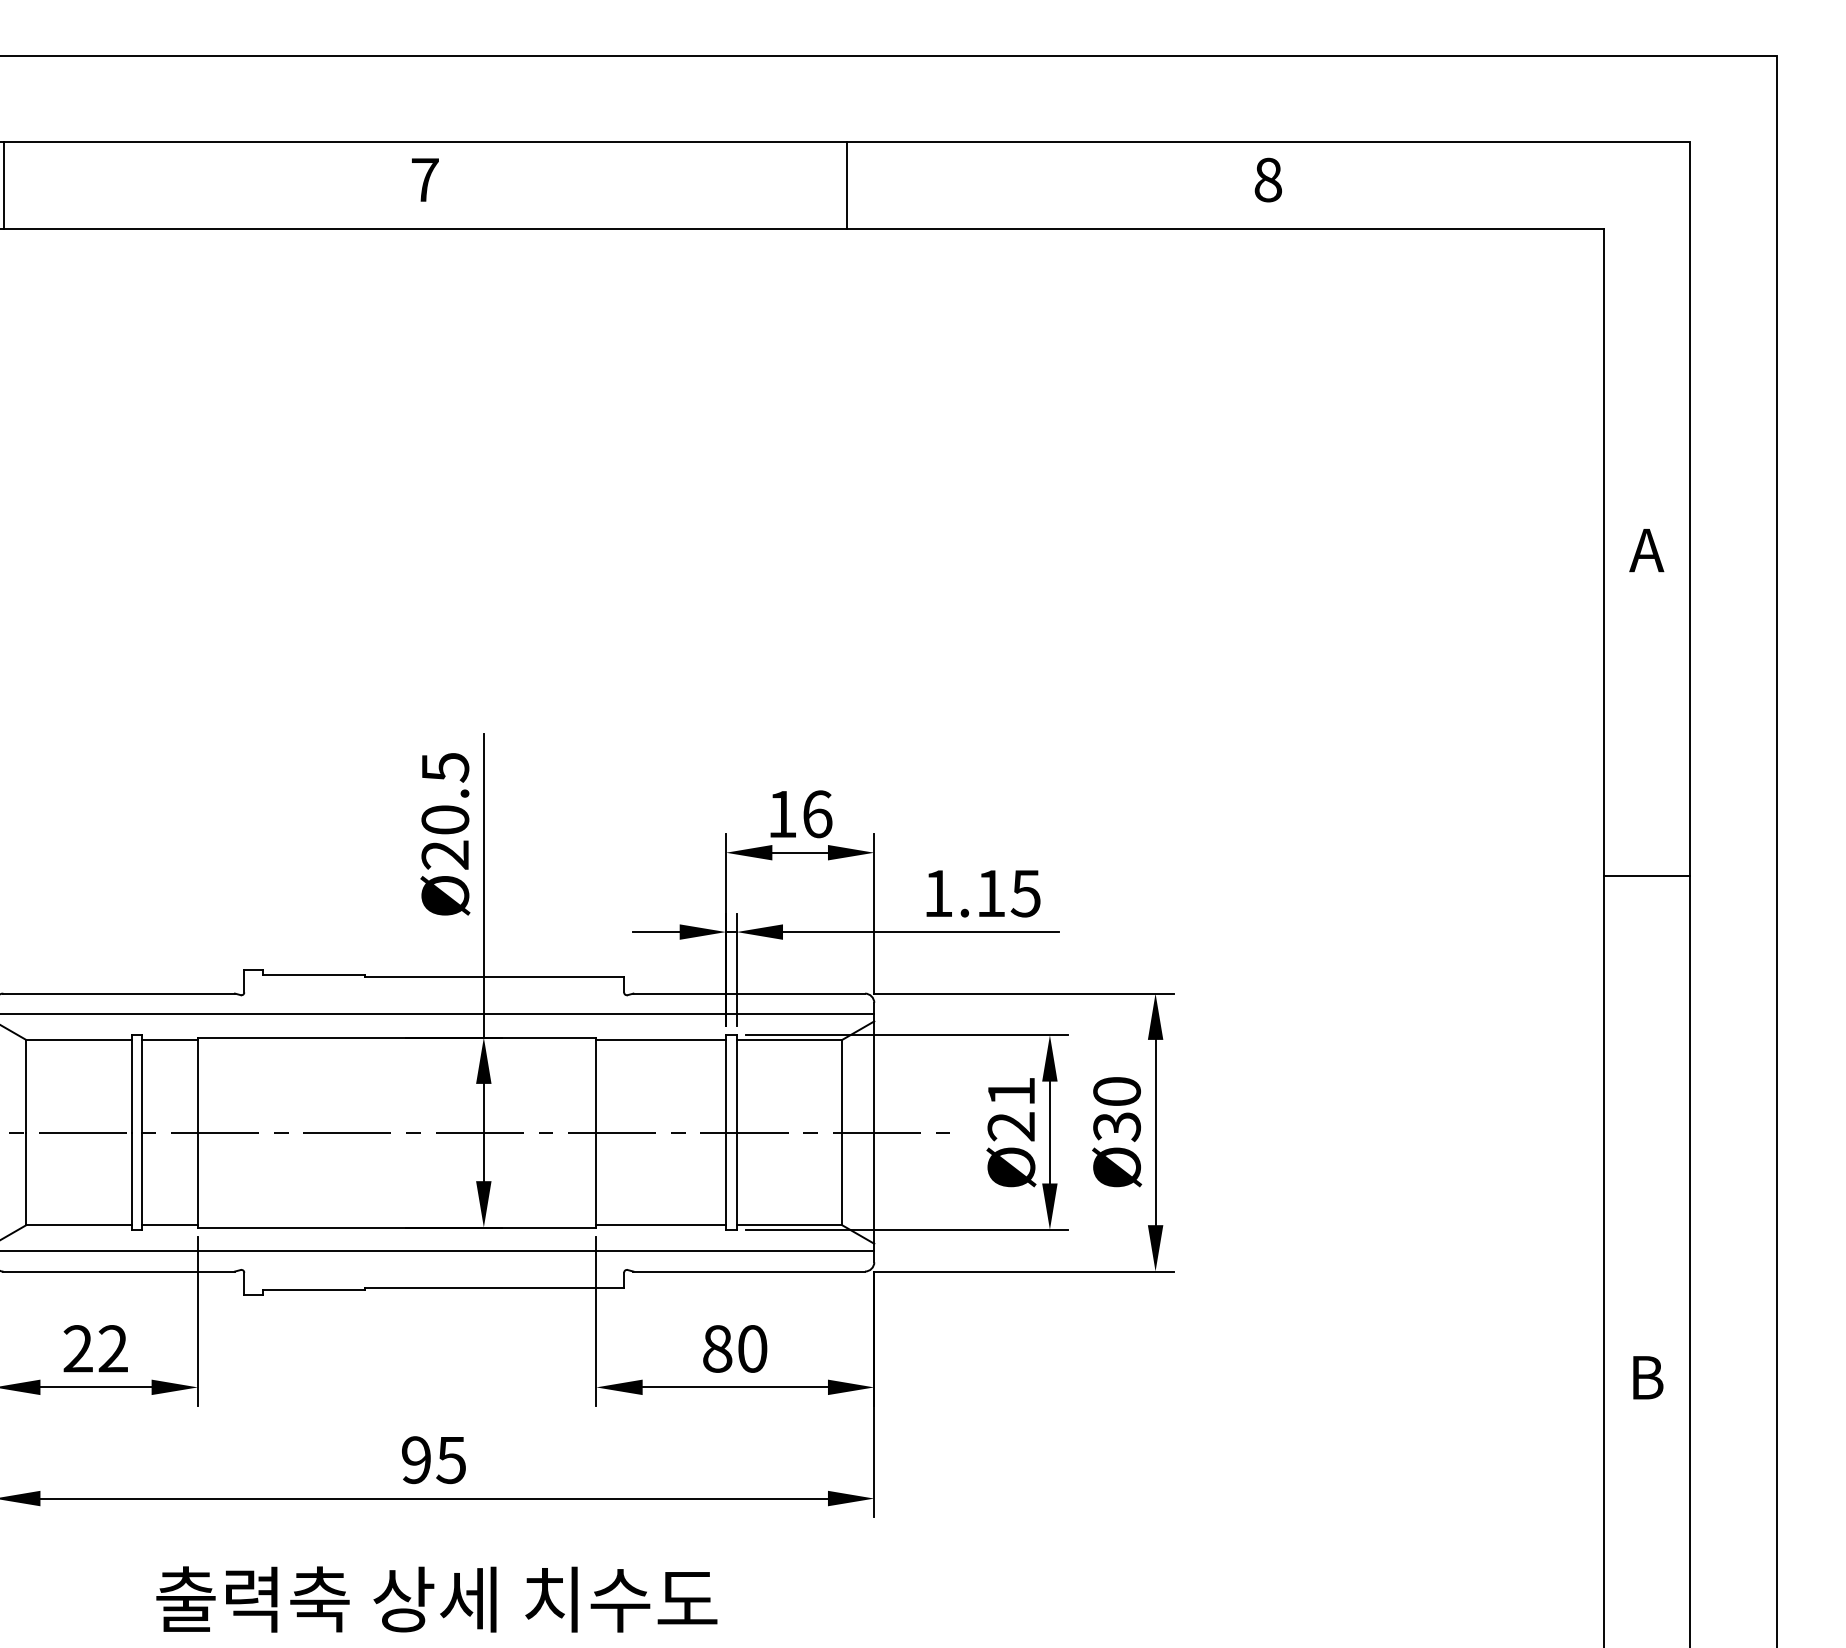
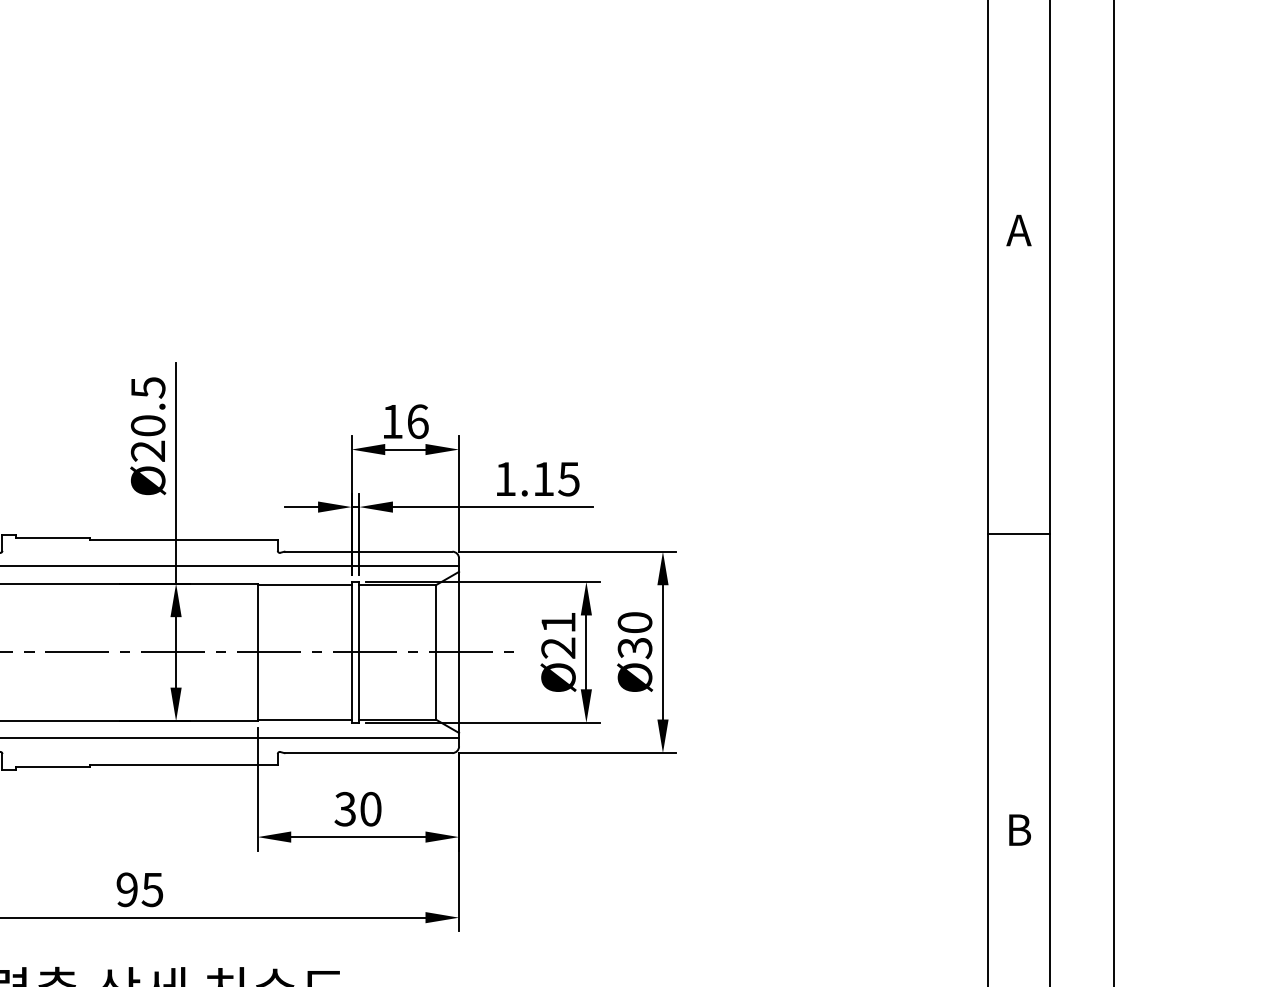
line: (1646, 875) -> (1018, 534), moved
text: (717, 1348) -> (345, 808), 80 -> 30

